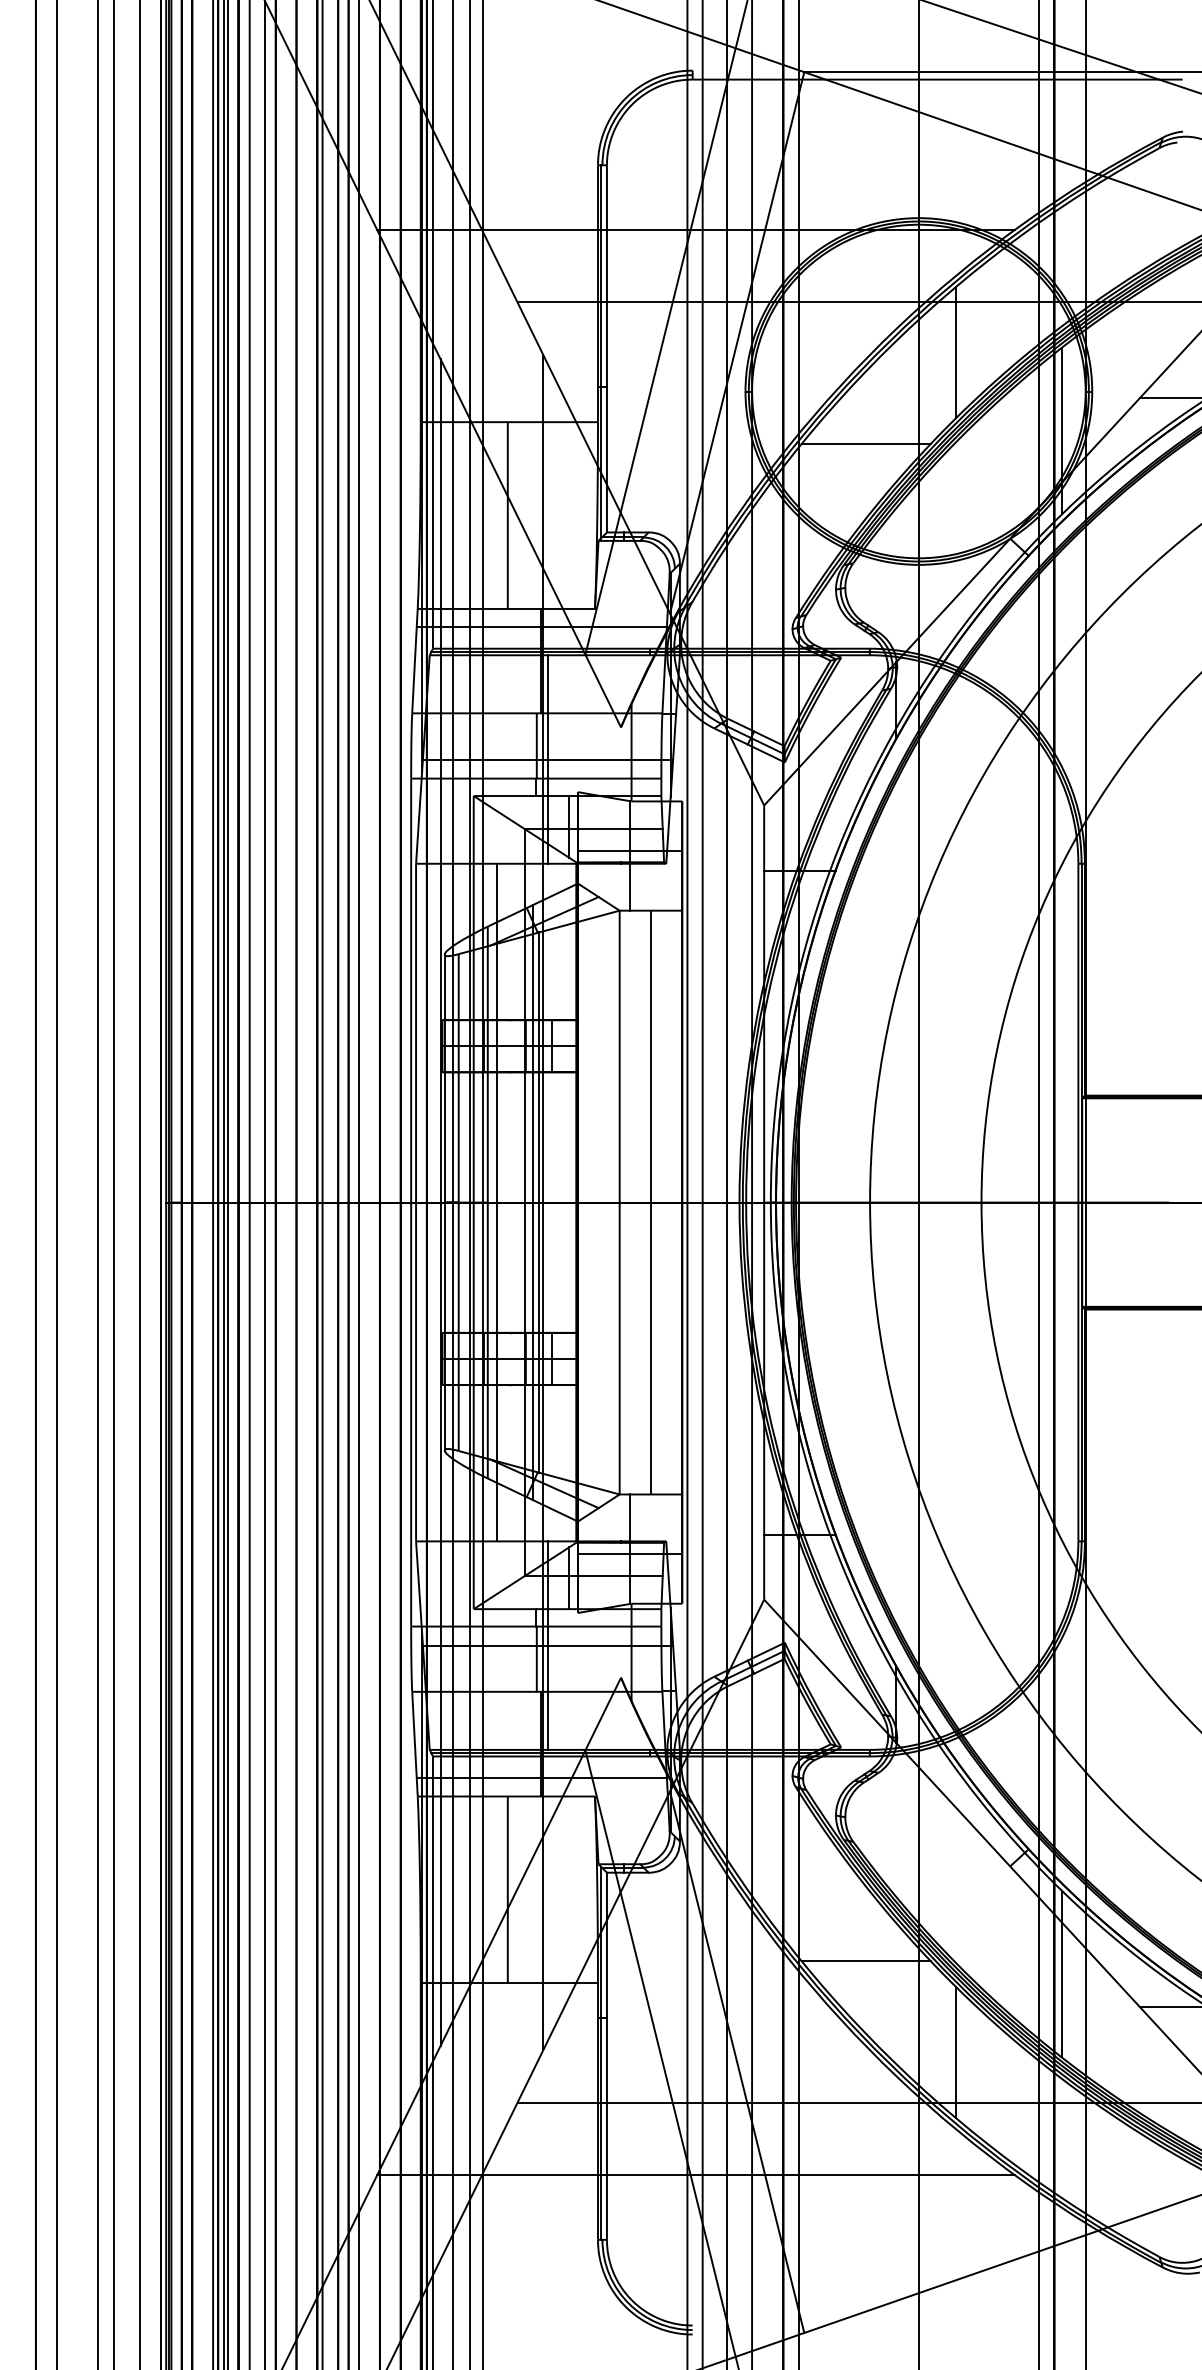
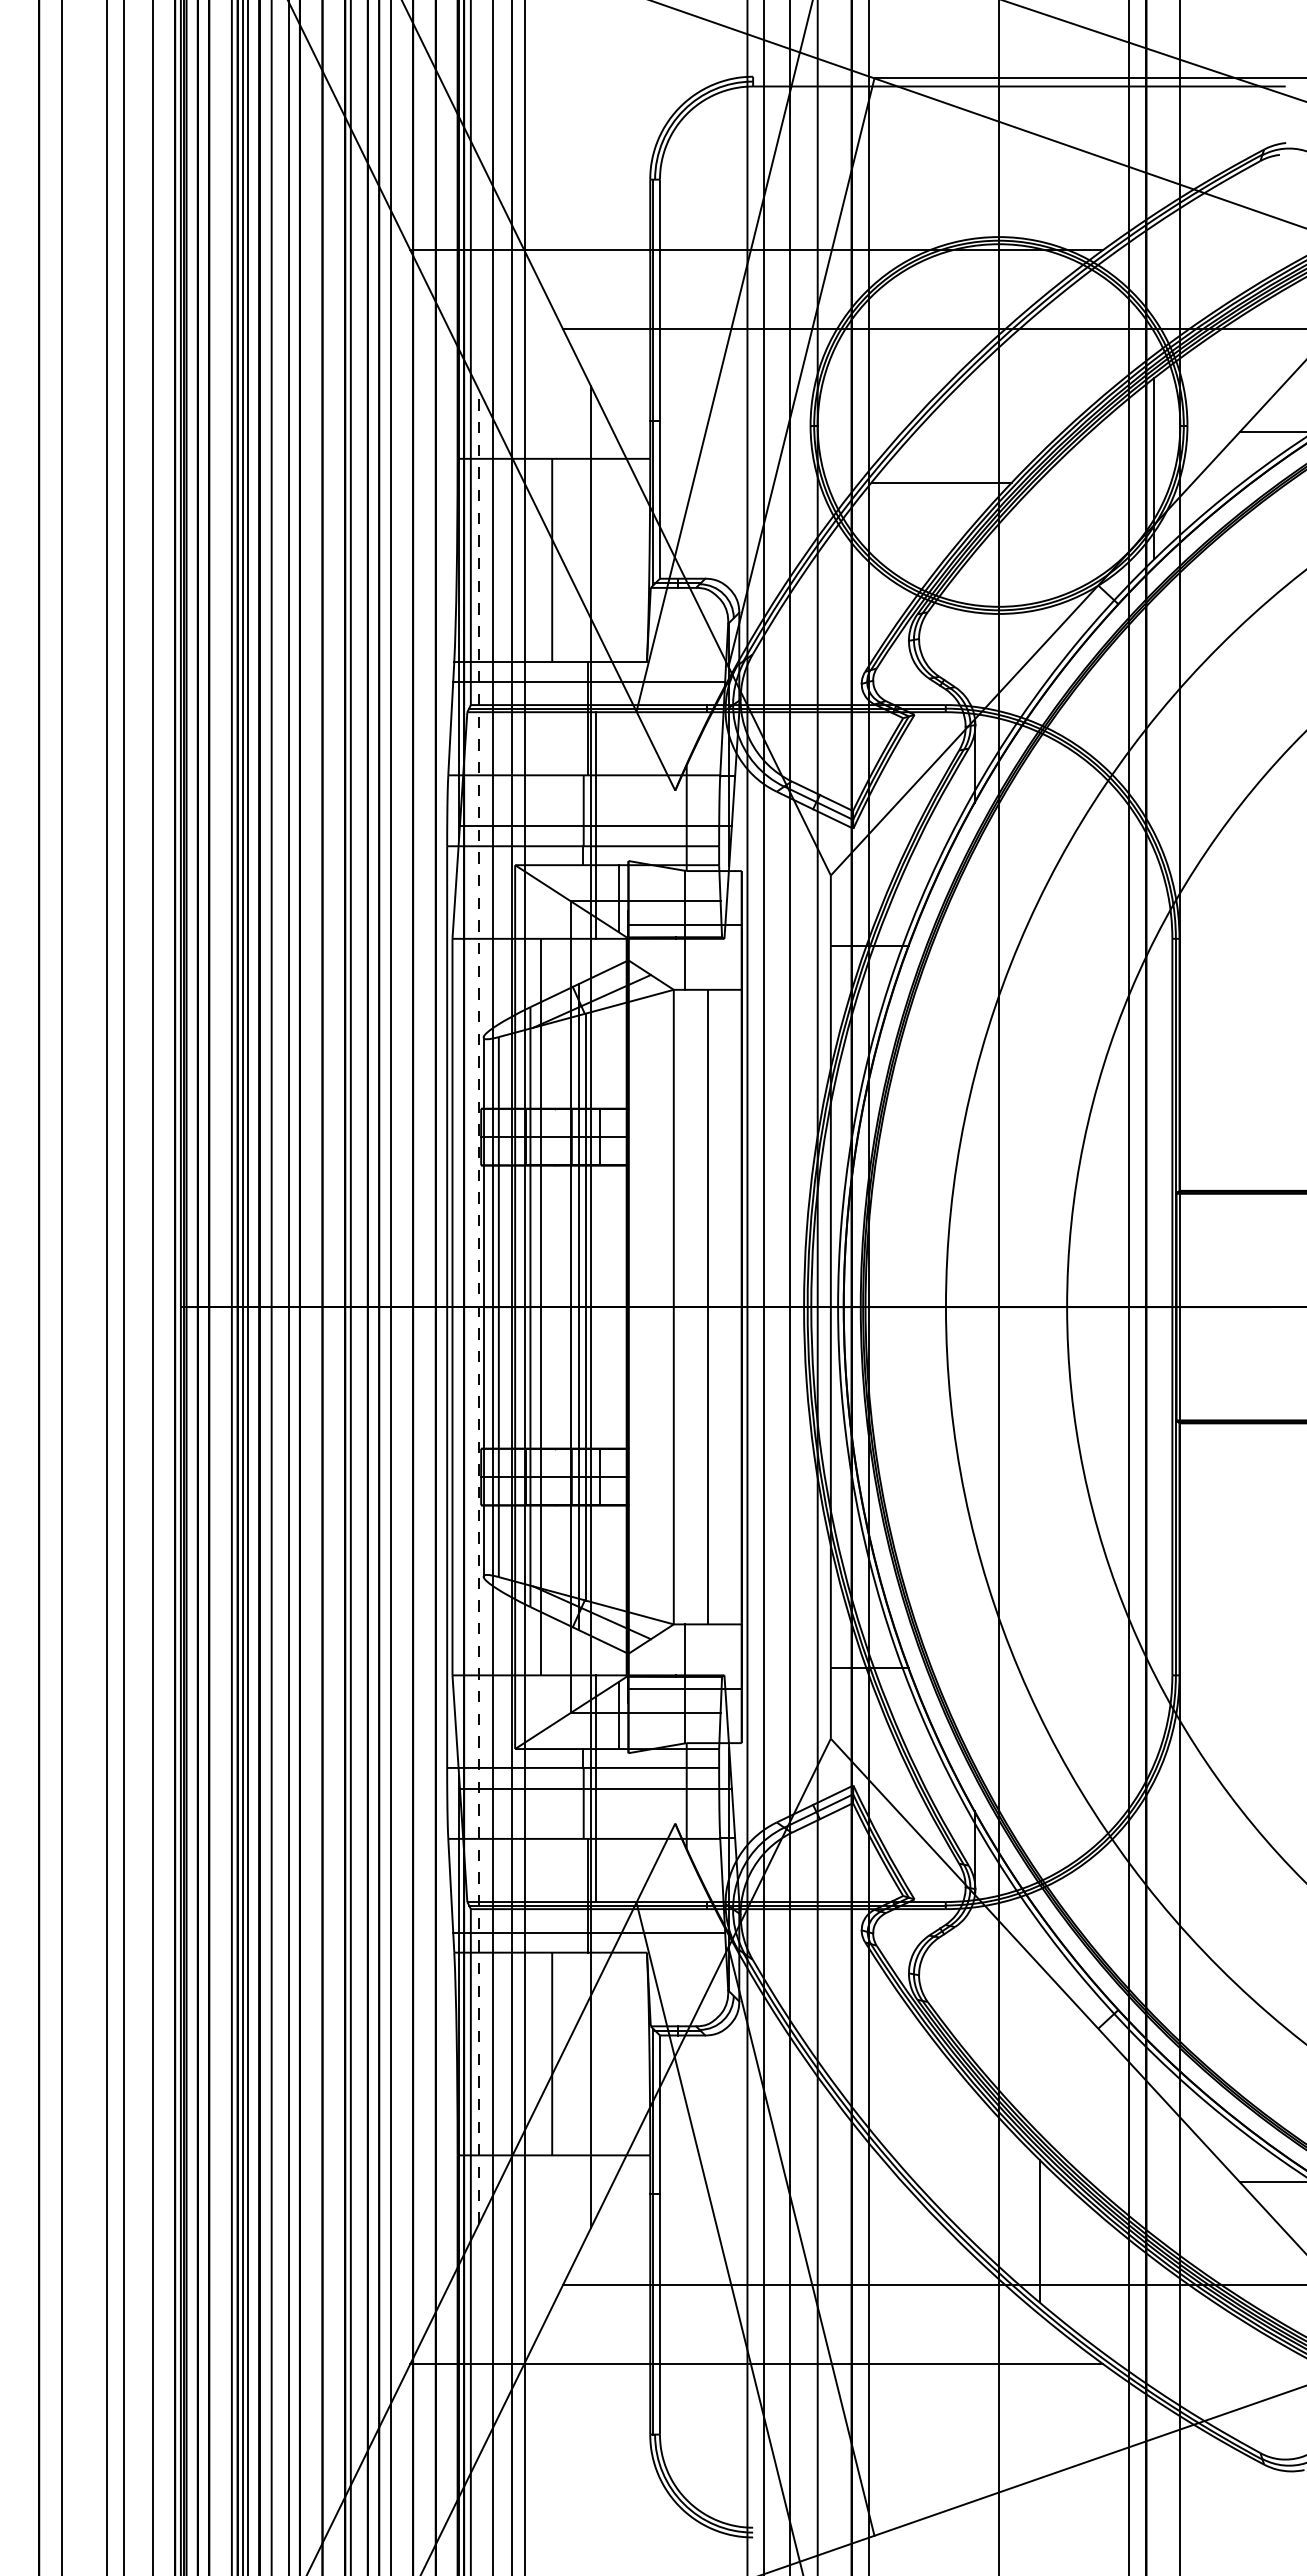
line: (956, 351) -> (1039, 382), removed
line: (440, 1202) -> (479, 1306), solid -> dashed
line: (865, 1961) -> (941, 2131), removed
line: (1061, 1973) -> (1154, 2145), removed

